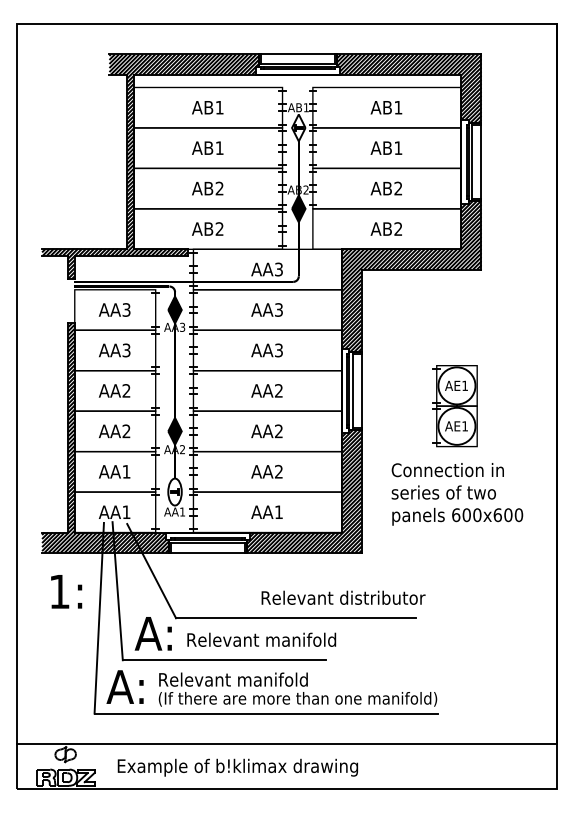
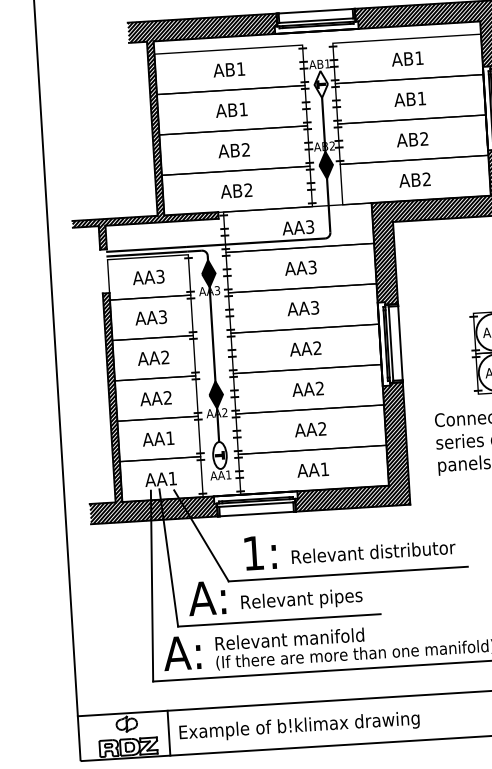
text: (66, 591) -> (260, 552), moved
text: (343, 597) -> (373, 551), moved
text: (301, 641) -> (355, 596), Relevant manifold -> Relevant pipes
line: (107, 765) -> (169, 732), added

